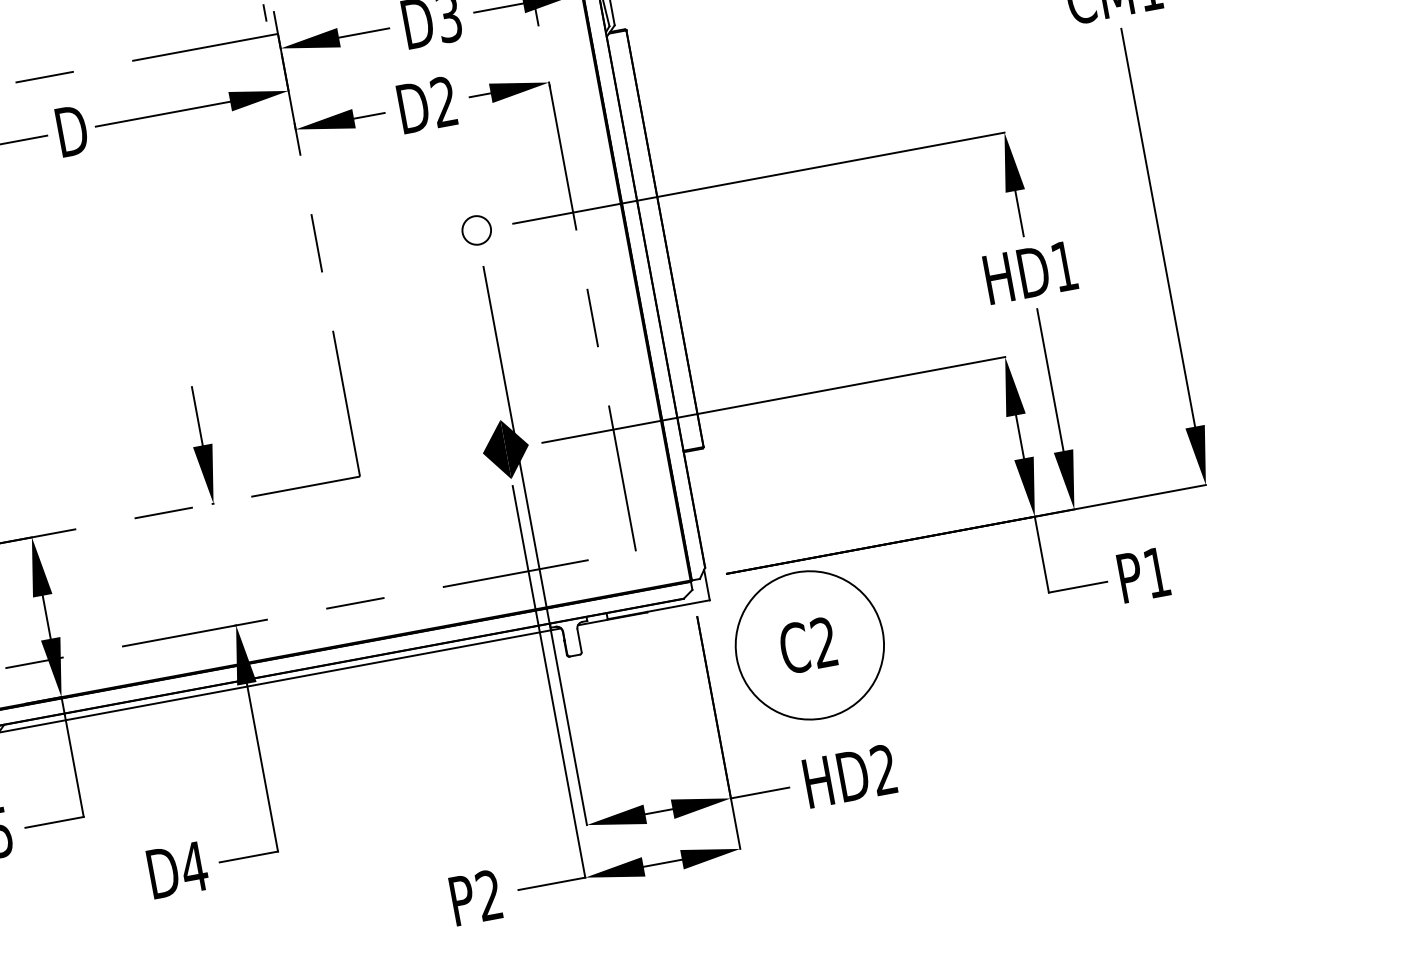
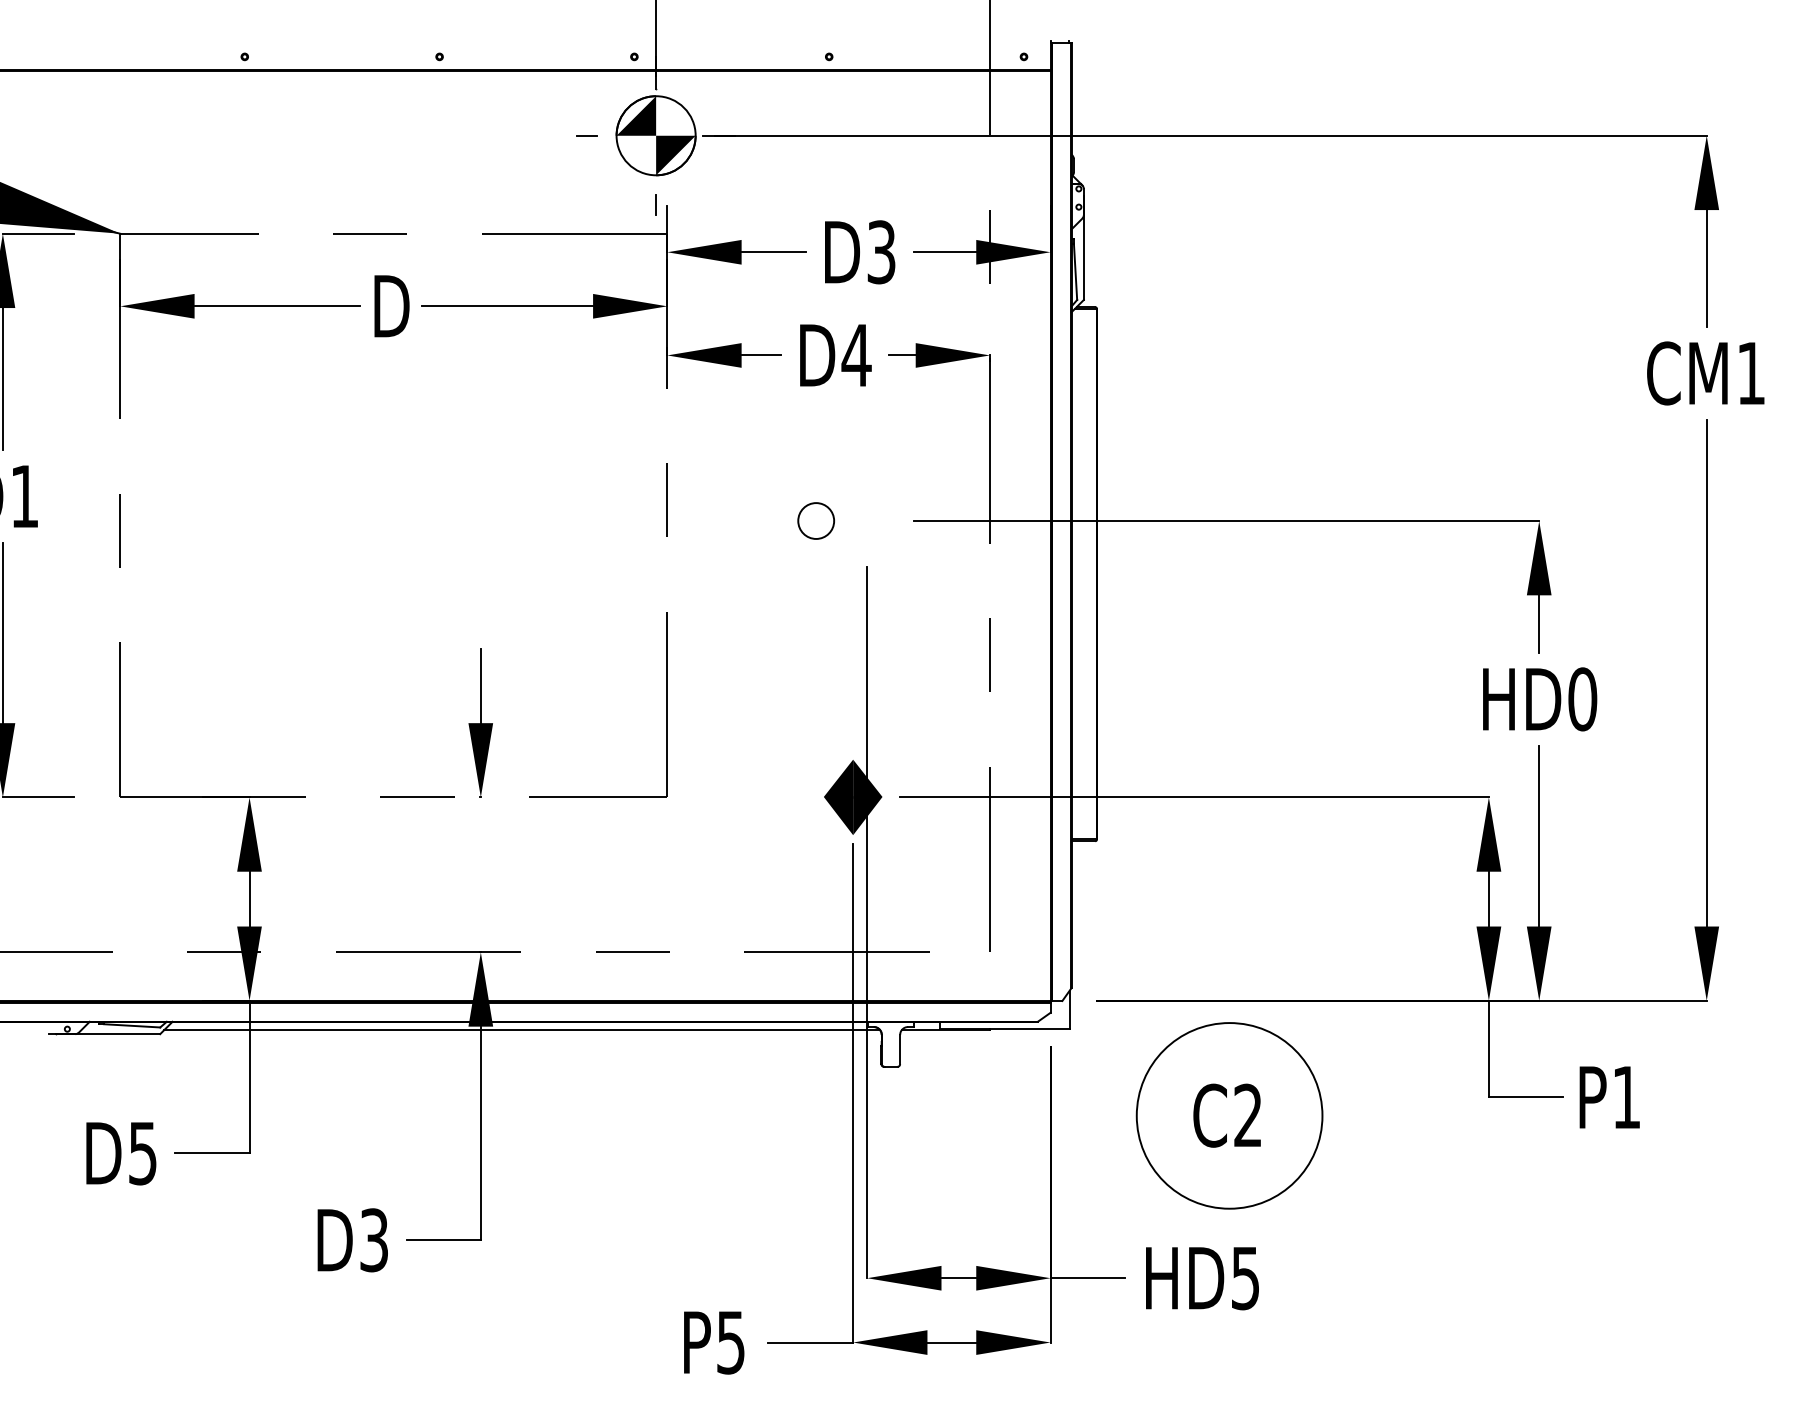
text: (444, 101) -> (856, 354), D2 -> D4
circle: (476, 230) -> (815, 520), moved
text: (1064, 266) -> (1582, 699), HD1 -> HD0
part: (809, 645) -> (1229, 1115), moved
text: (883, 770) -> (1244, 1278), HD2 -> HD5
text: (194, 867) -> (374, 1240), D4 -> D3
text: (488, 895) -> (730, 1342), P2 -> P5

